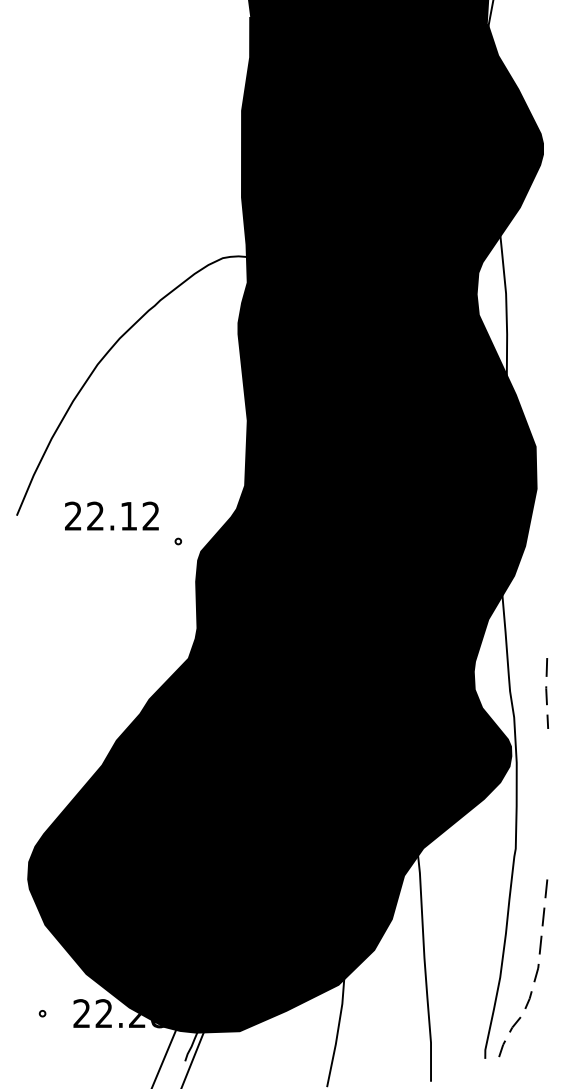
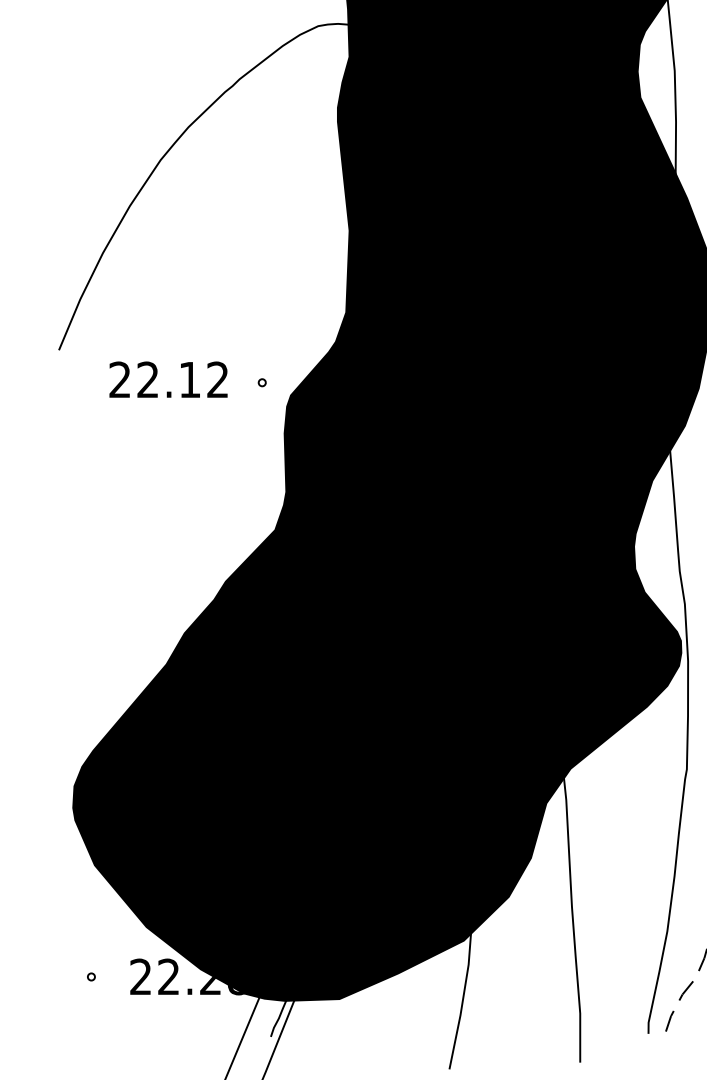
text: (111, 515) -> (168, 378), moved

